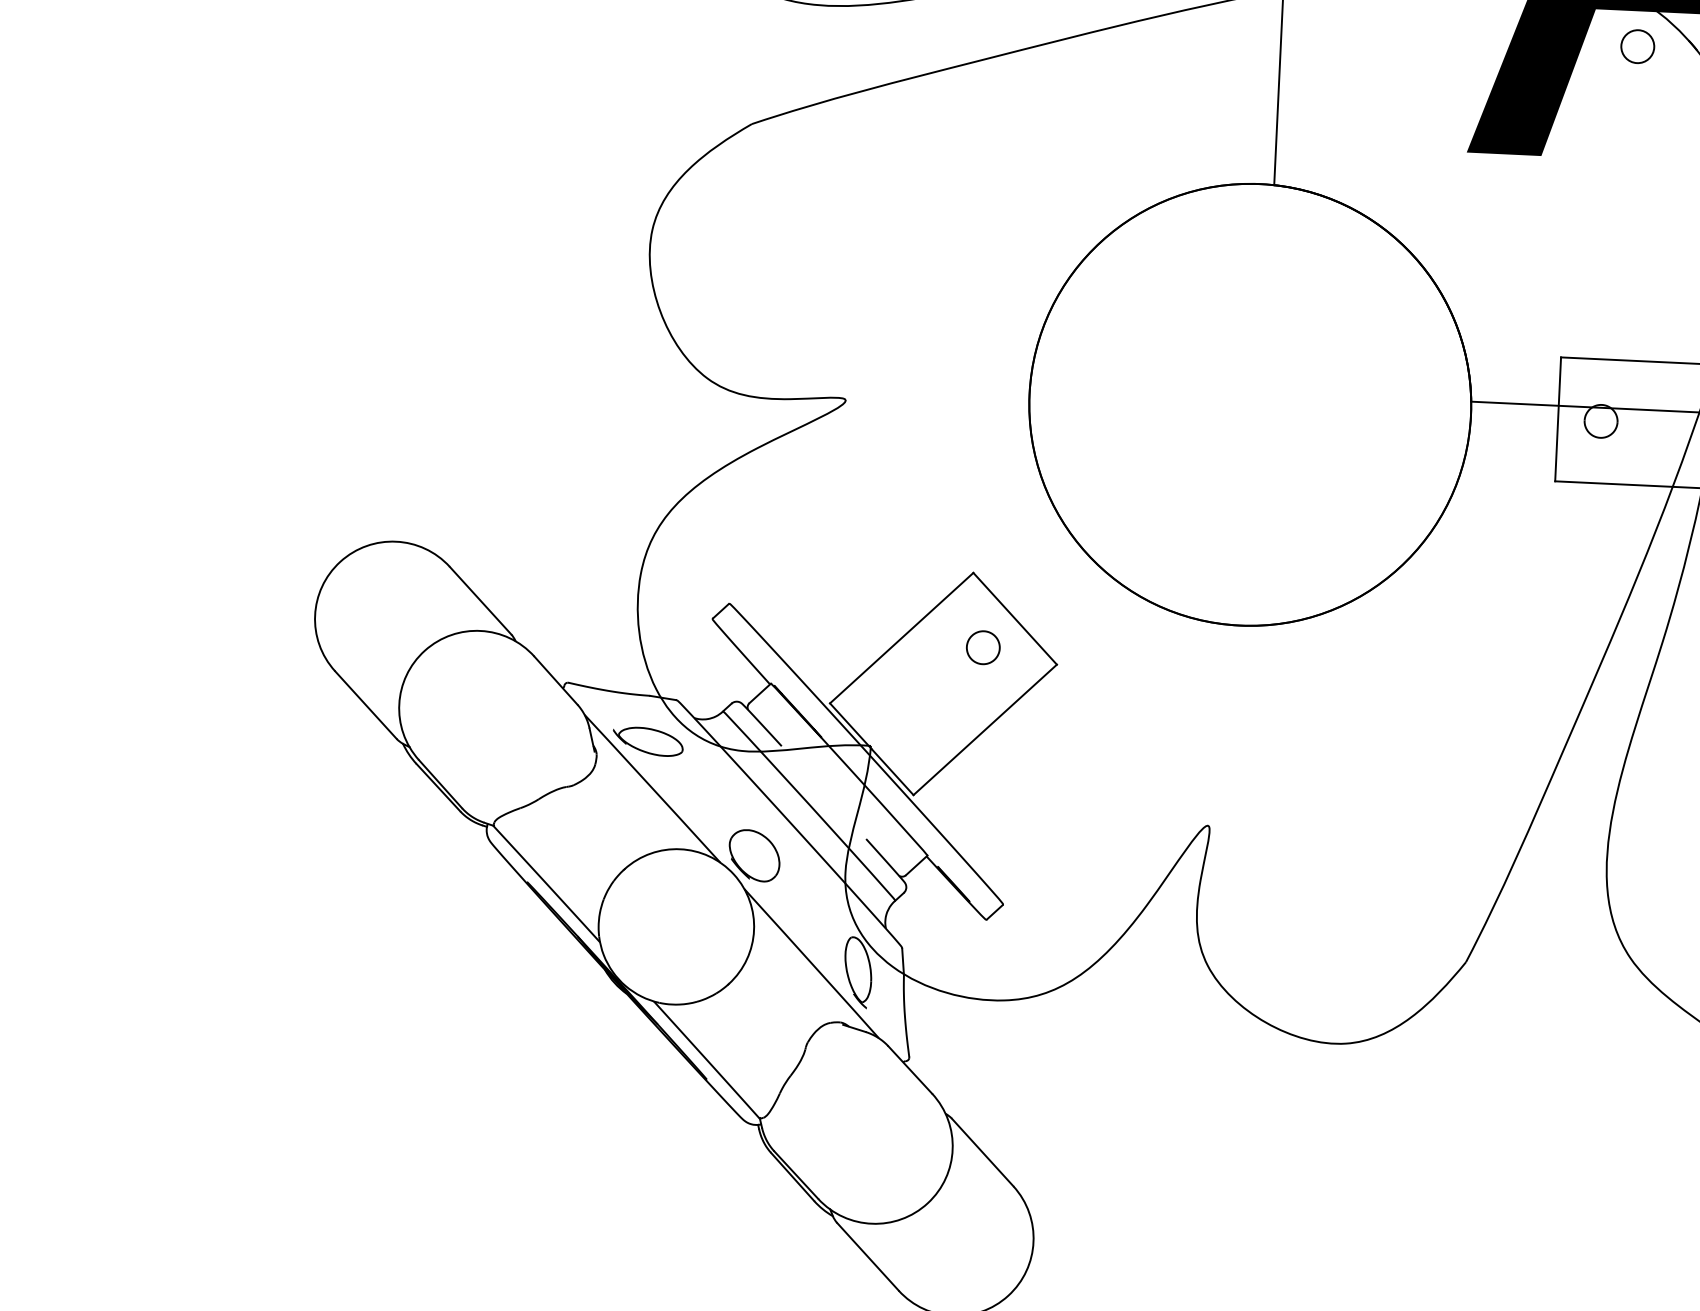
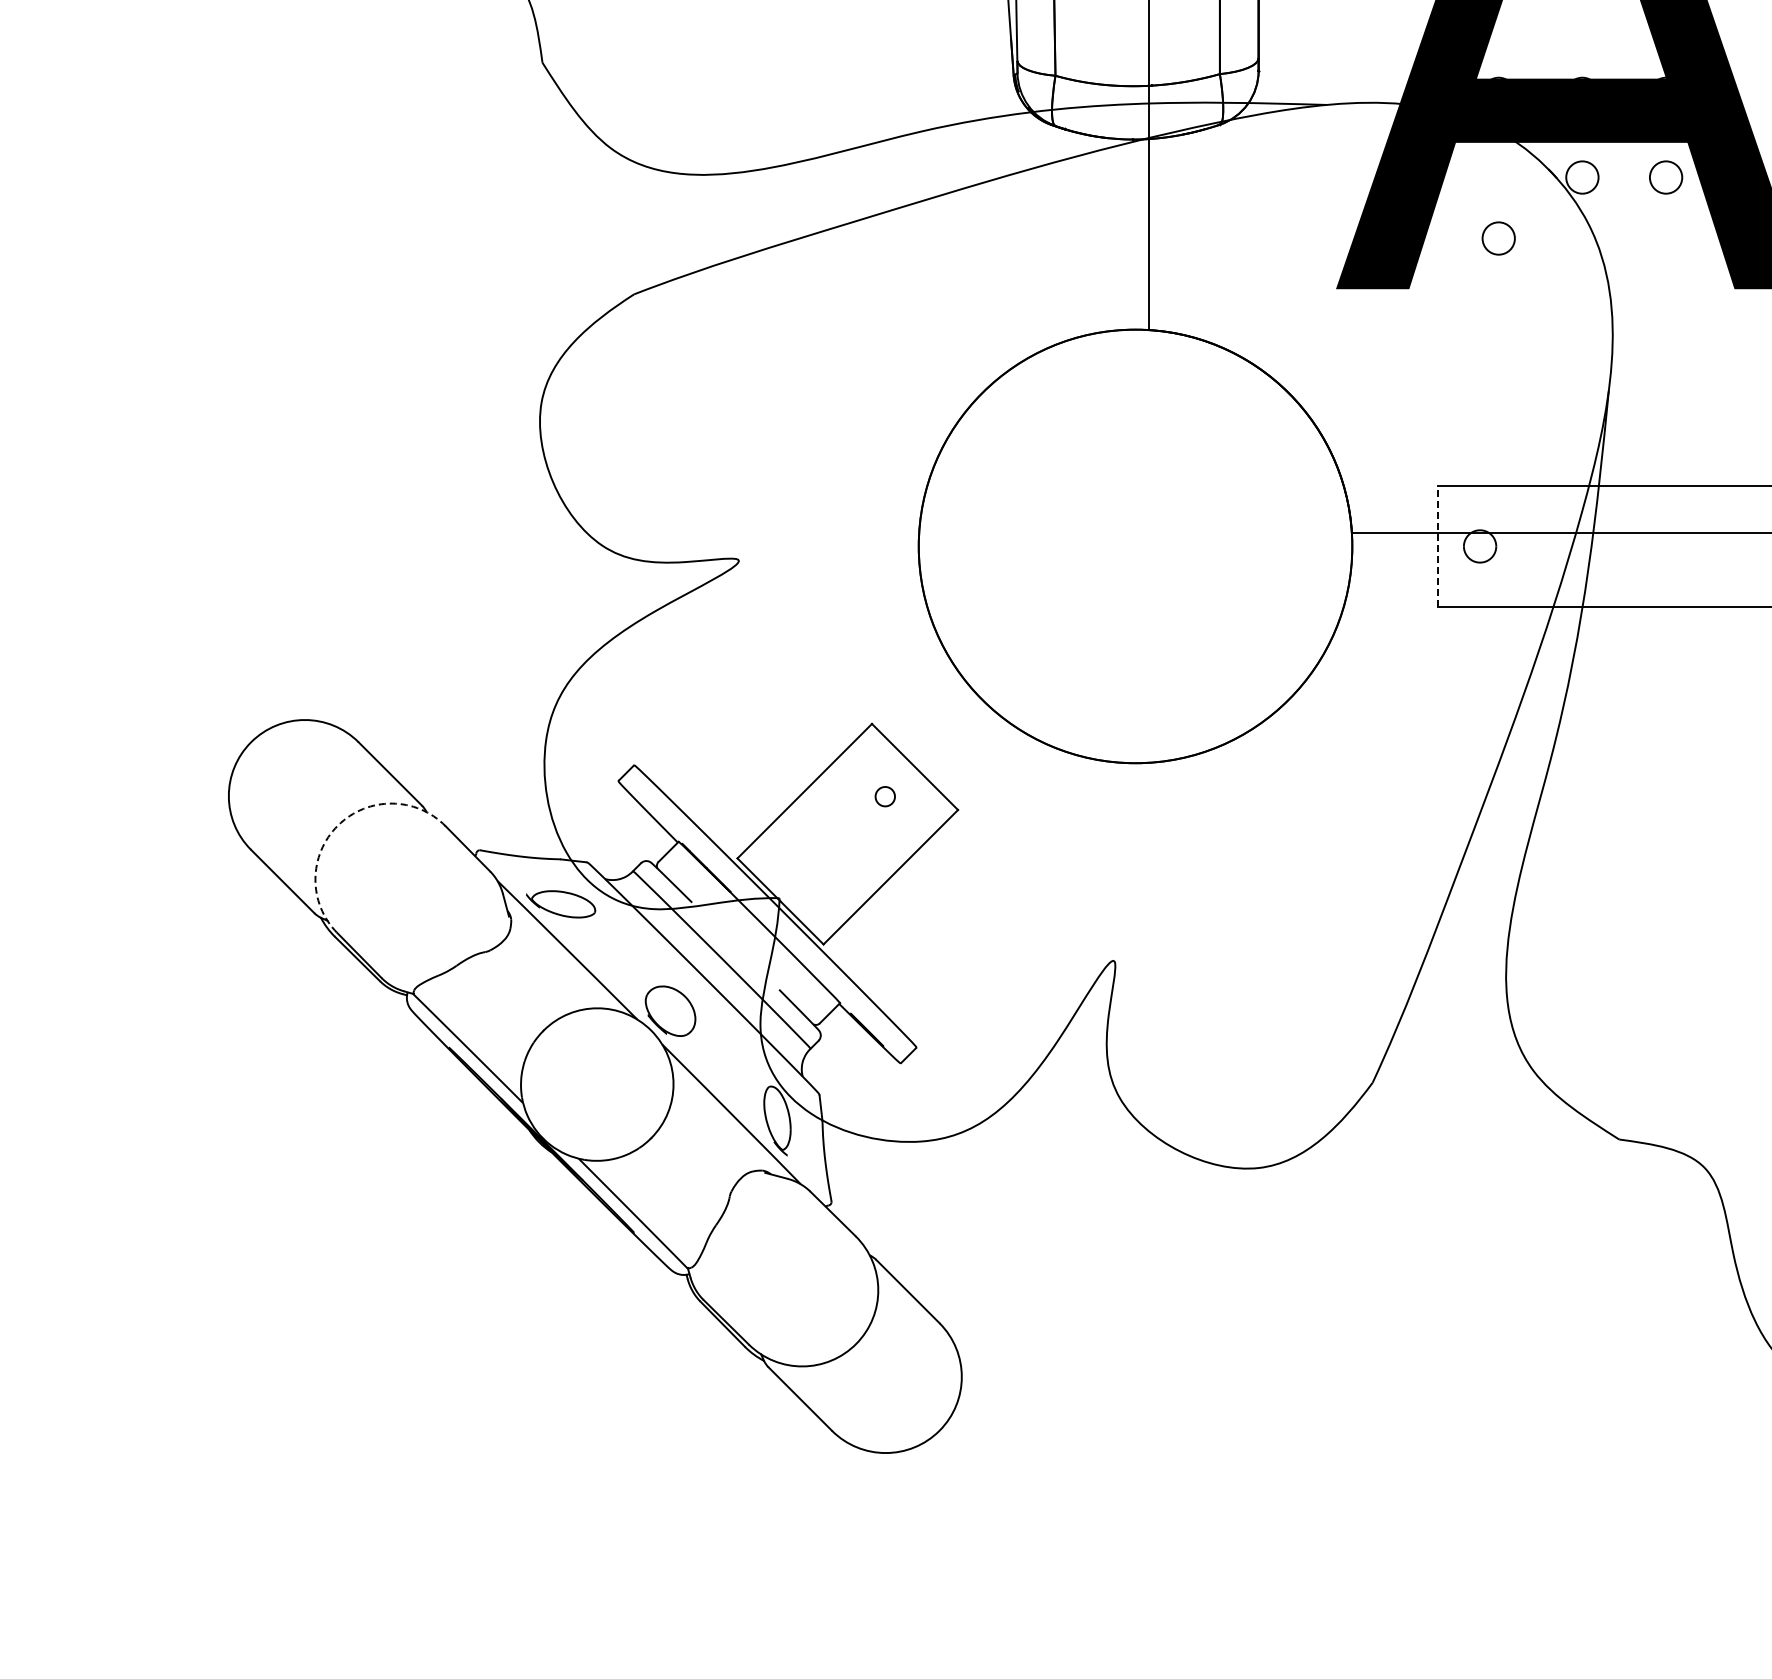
circle: (1637, 46) -> (1498, 238), moved
line: (1557, 419) -> (1437, 546), solid -> dashed
part: (983, 647) -> (885, 796), size x0.6
arc: (425, 650) -> (338, 825), solid -> dashed

